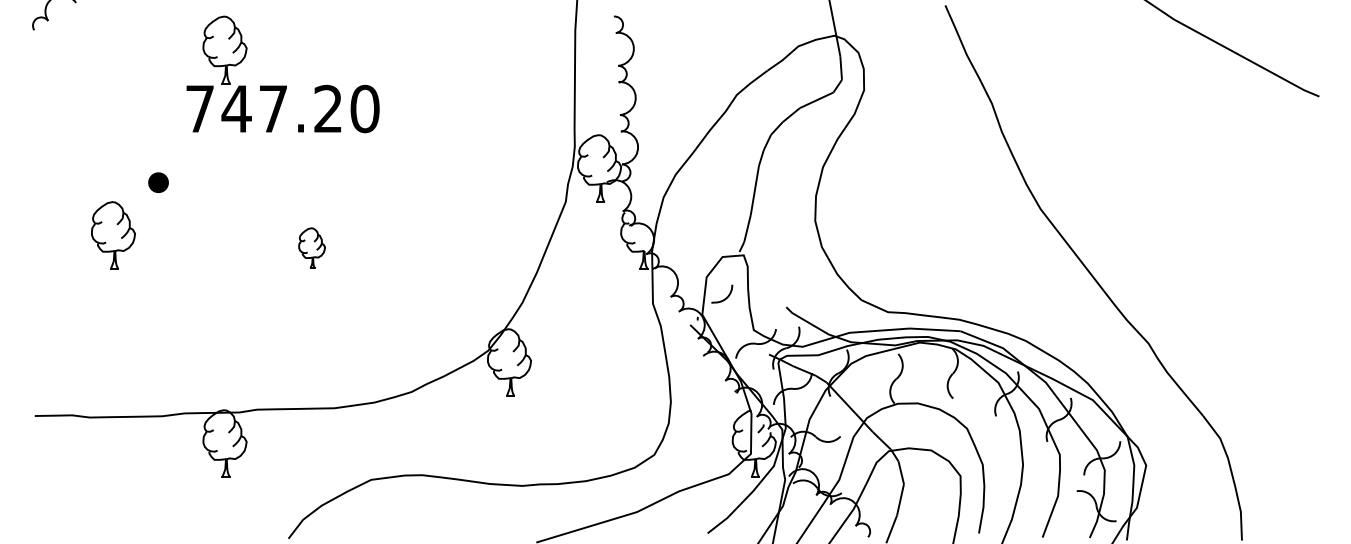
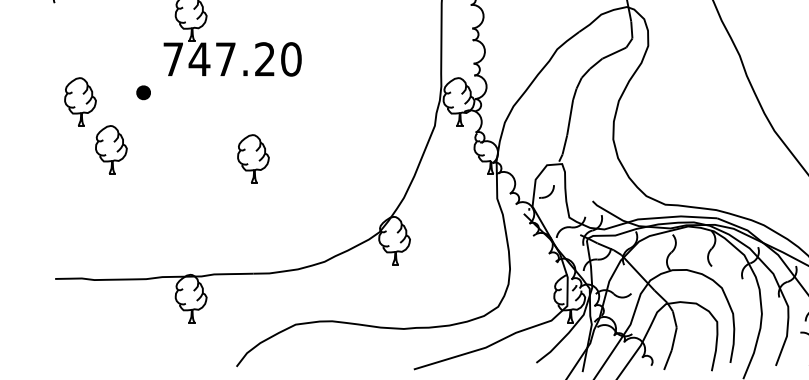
part: (69, 168) -> (79, 101), added
part: (158, 182) -> (143, 92), moved
part: (311, 248) -> (253, 159), size x1.67

